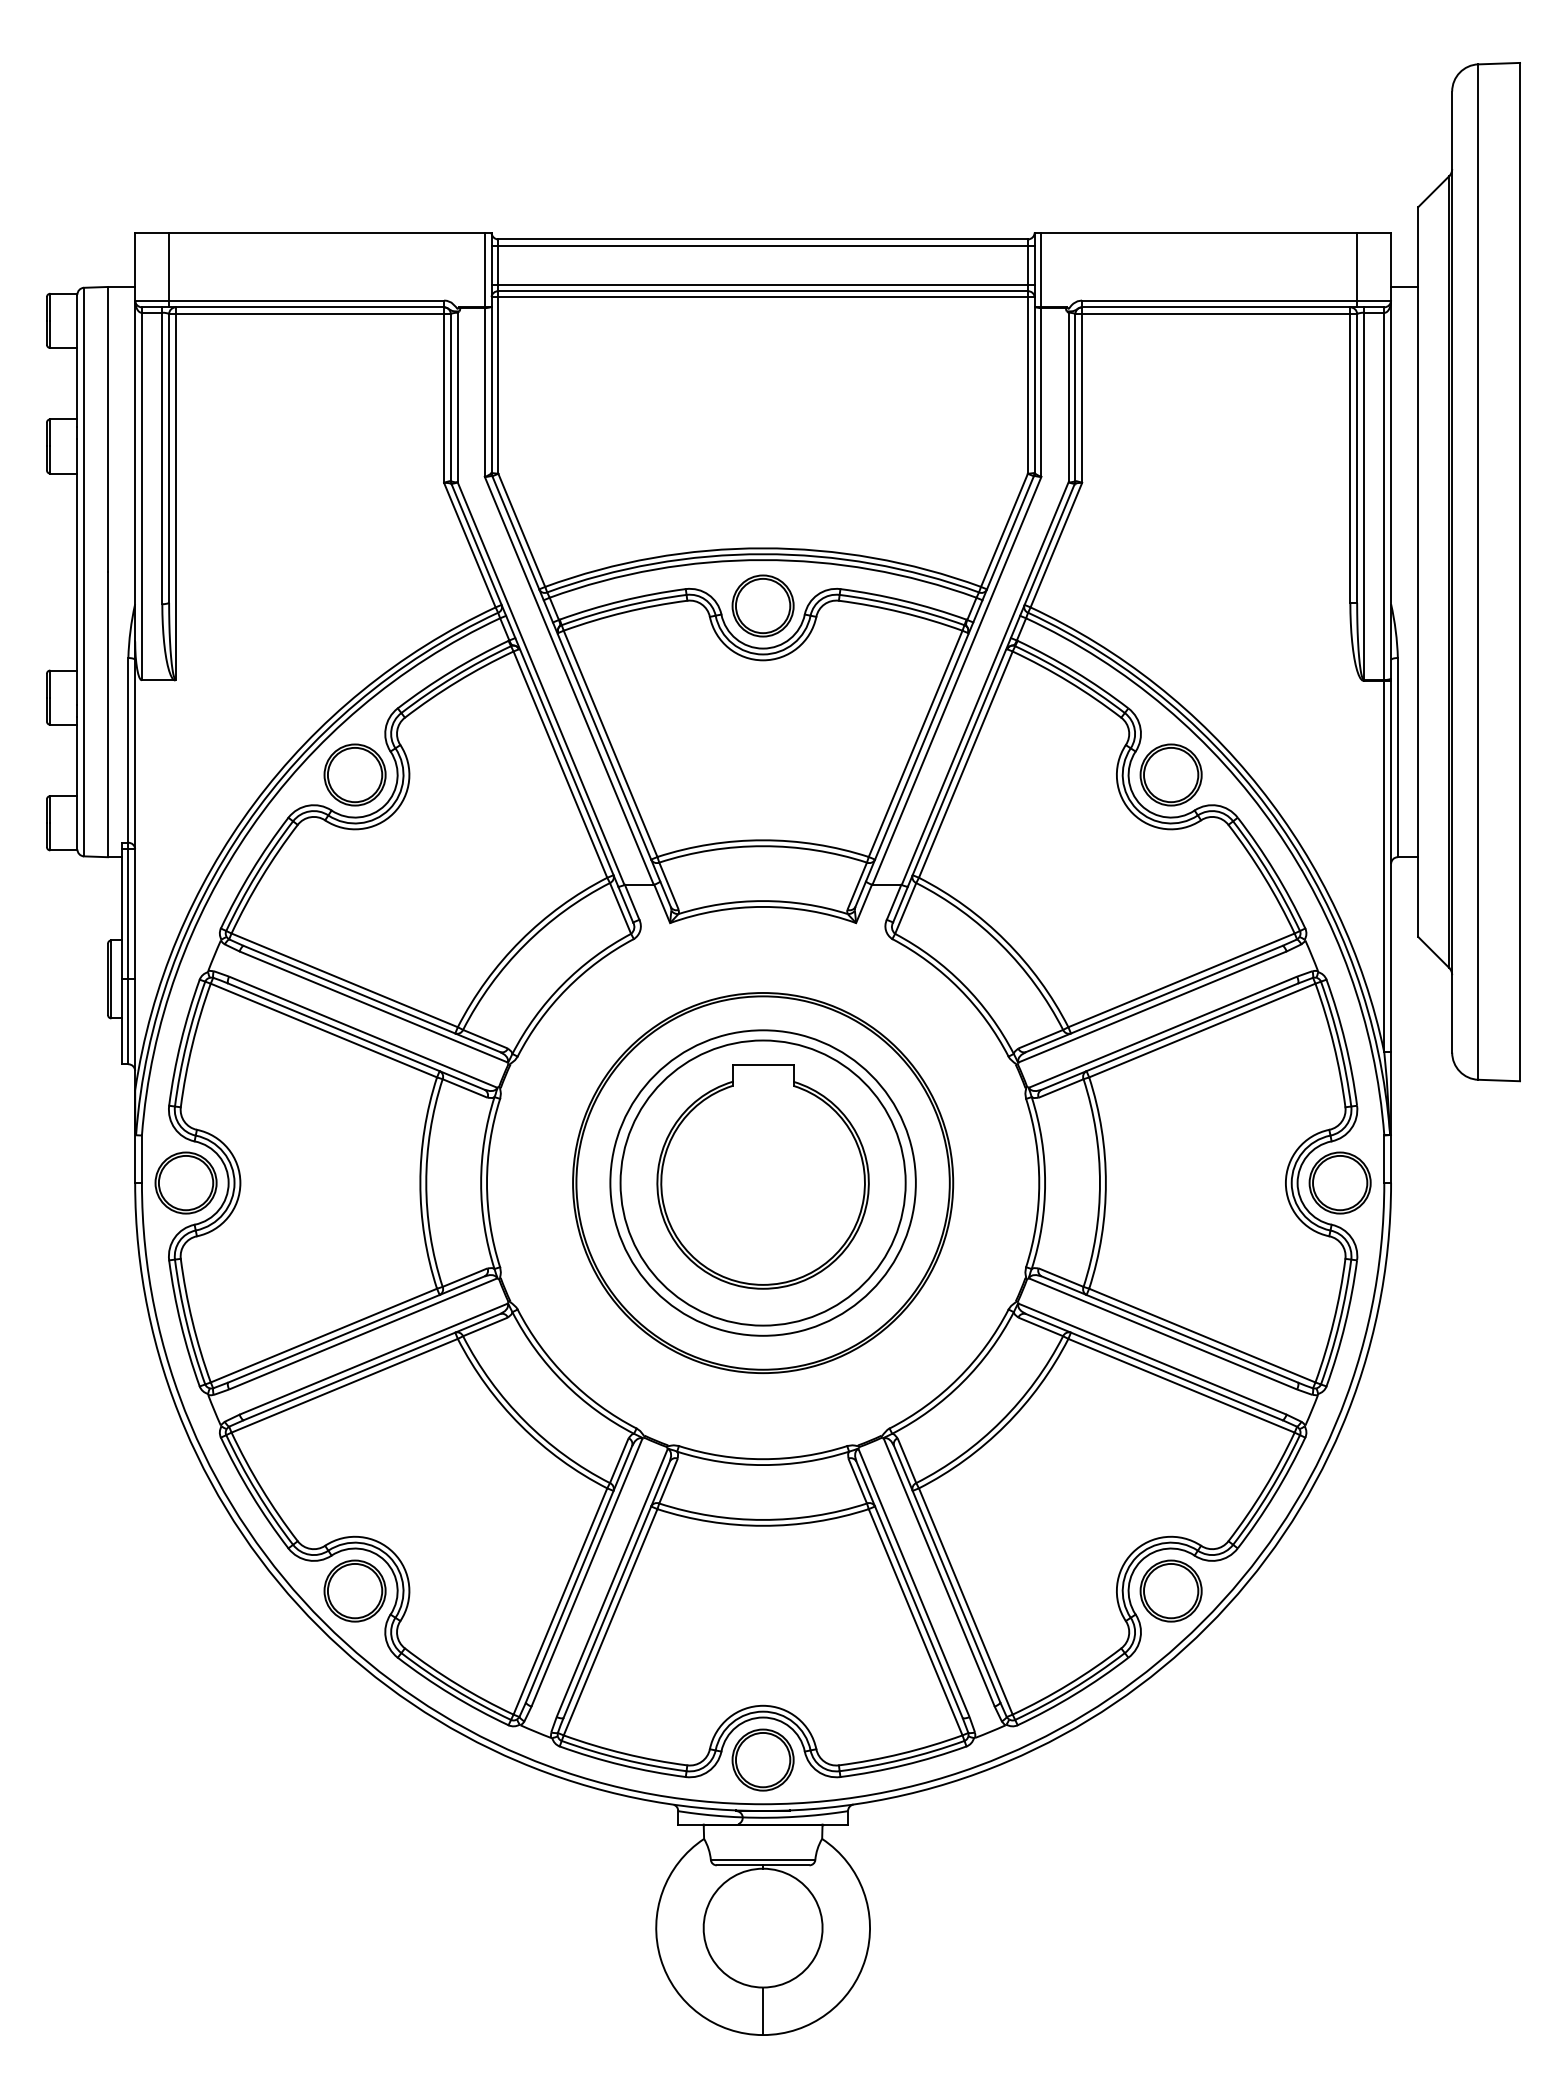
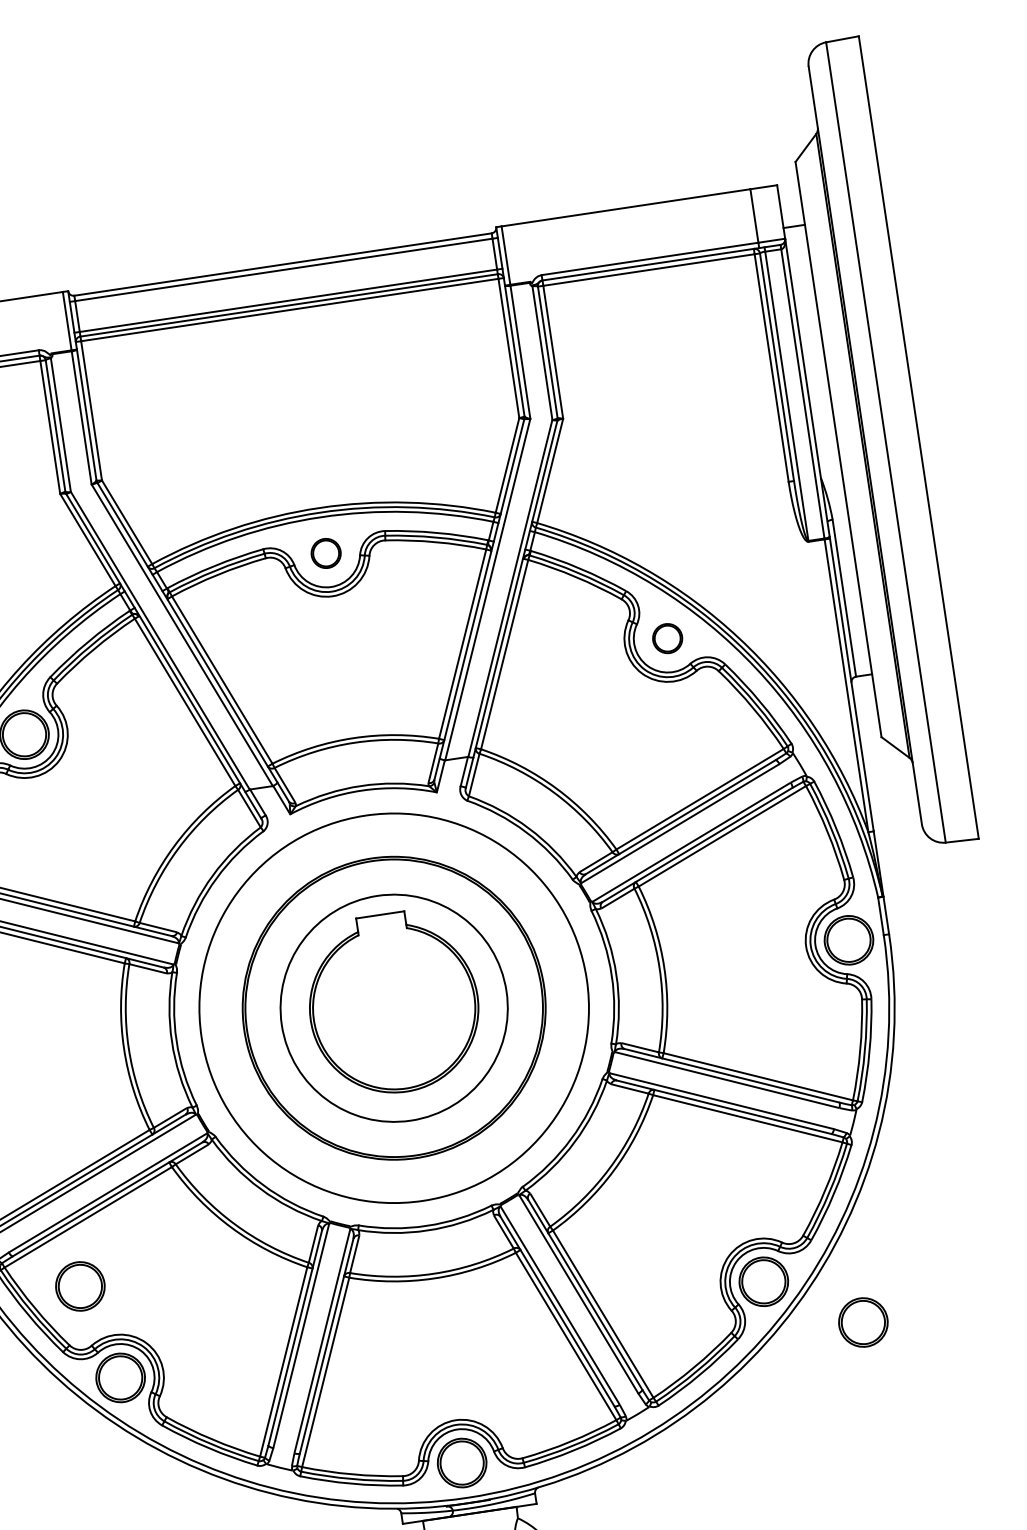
part: (762, 605) -> (325, 553), size x0.6
part: (1170, 774) -> (667, 638), size x0.6
circle: (762, 1182) -> (393, 1007), size x1.6
part: (321, 1469) -> (79, 1286), added
part: (1286, 1659) -> (862, 1322), added

